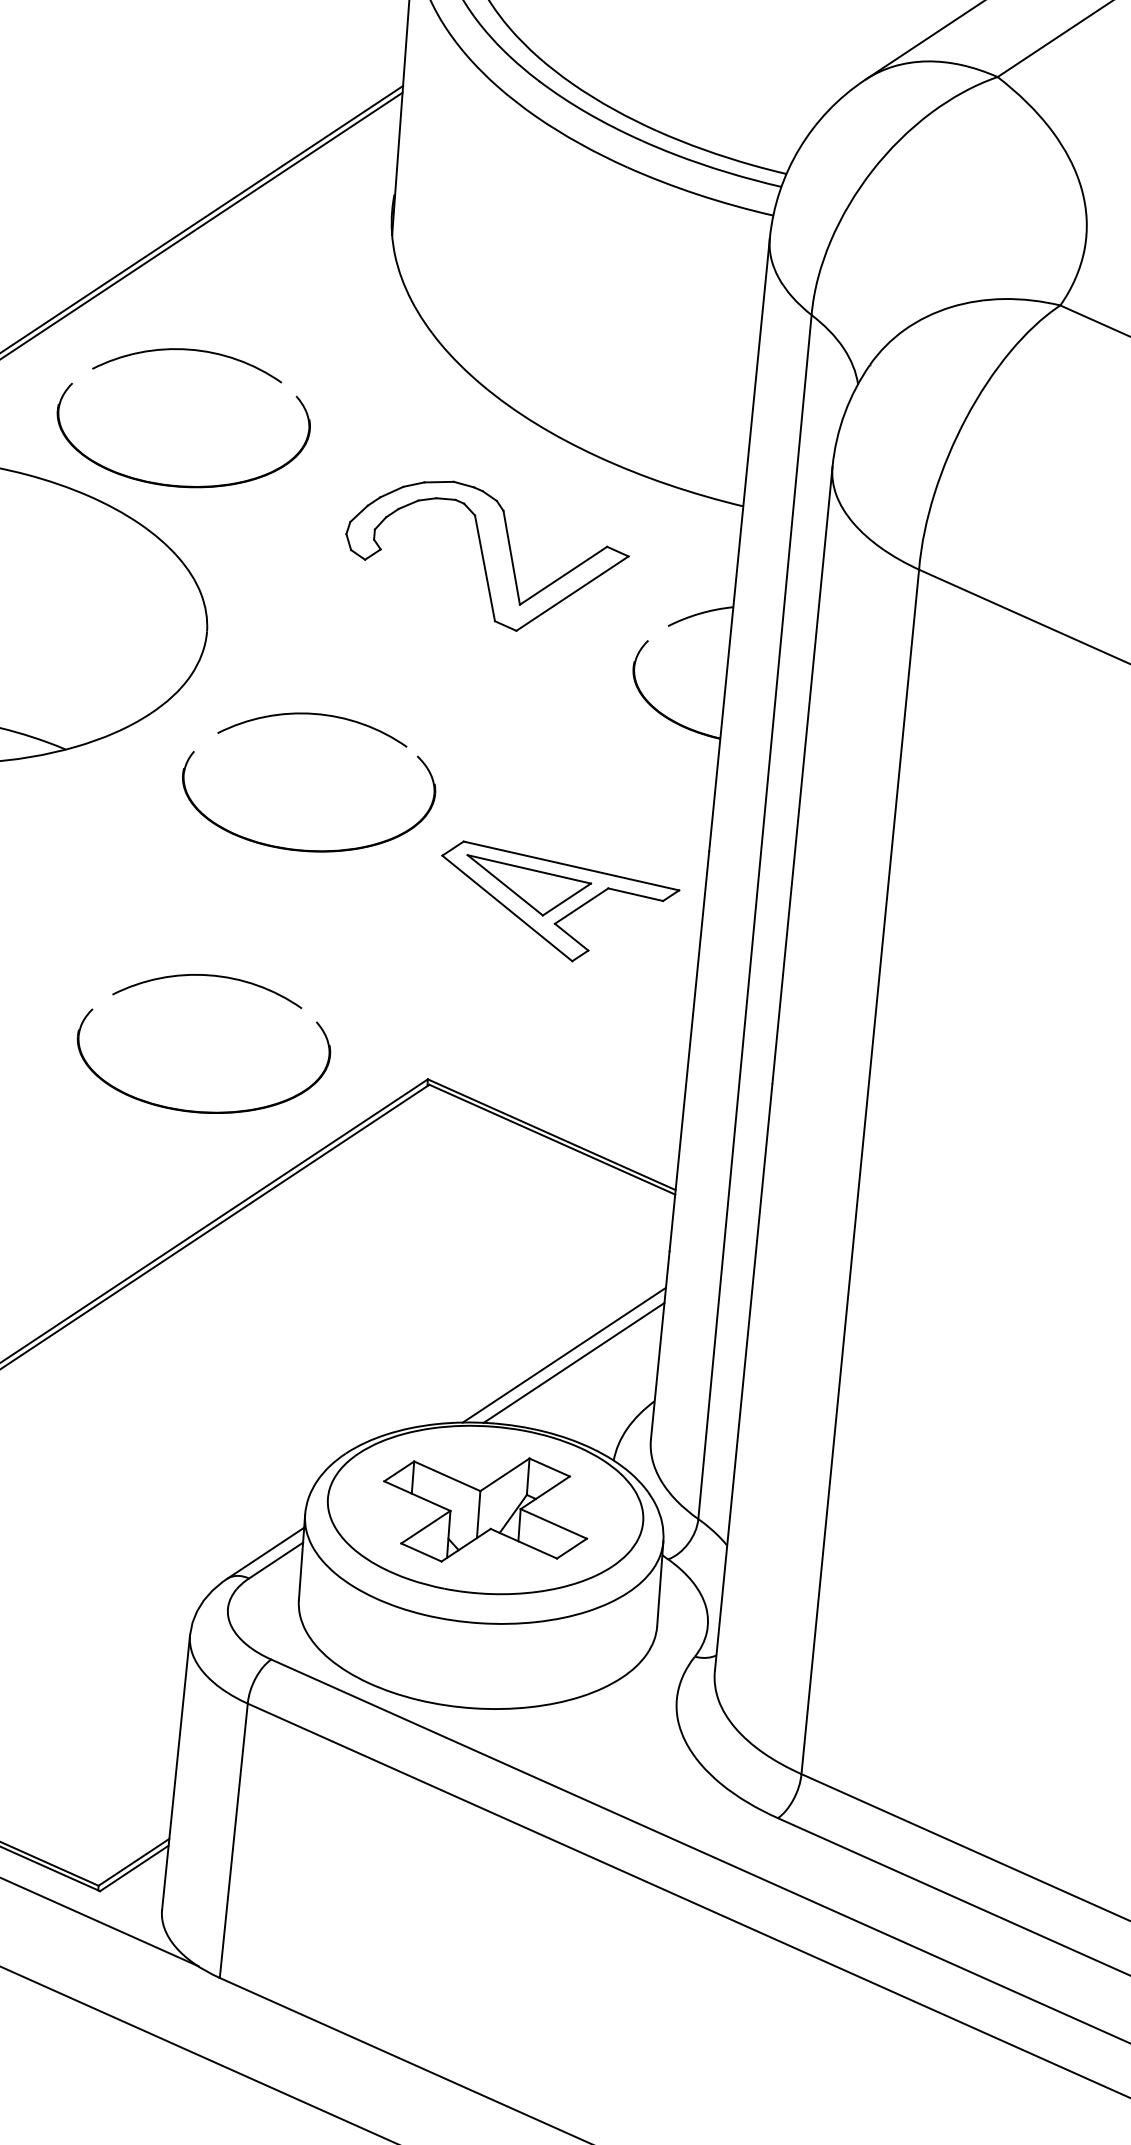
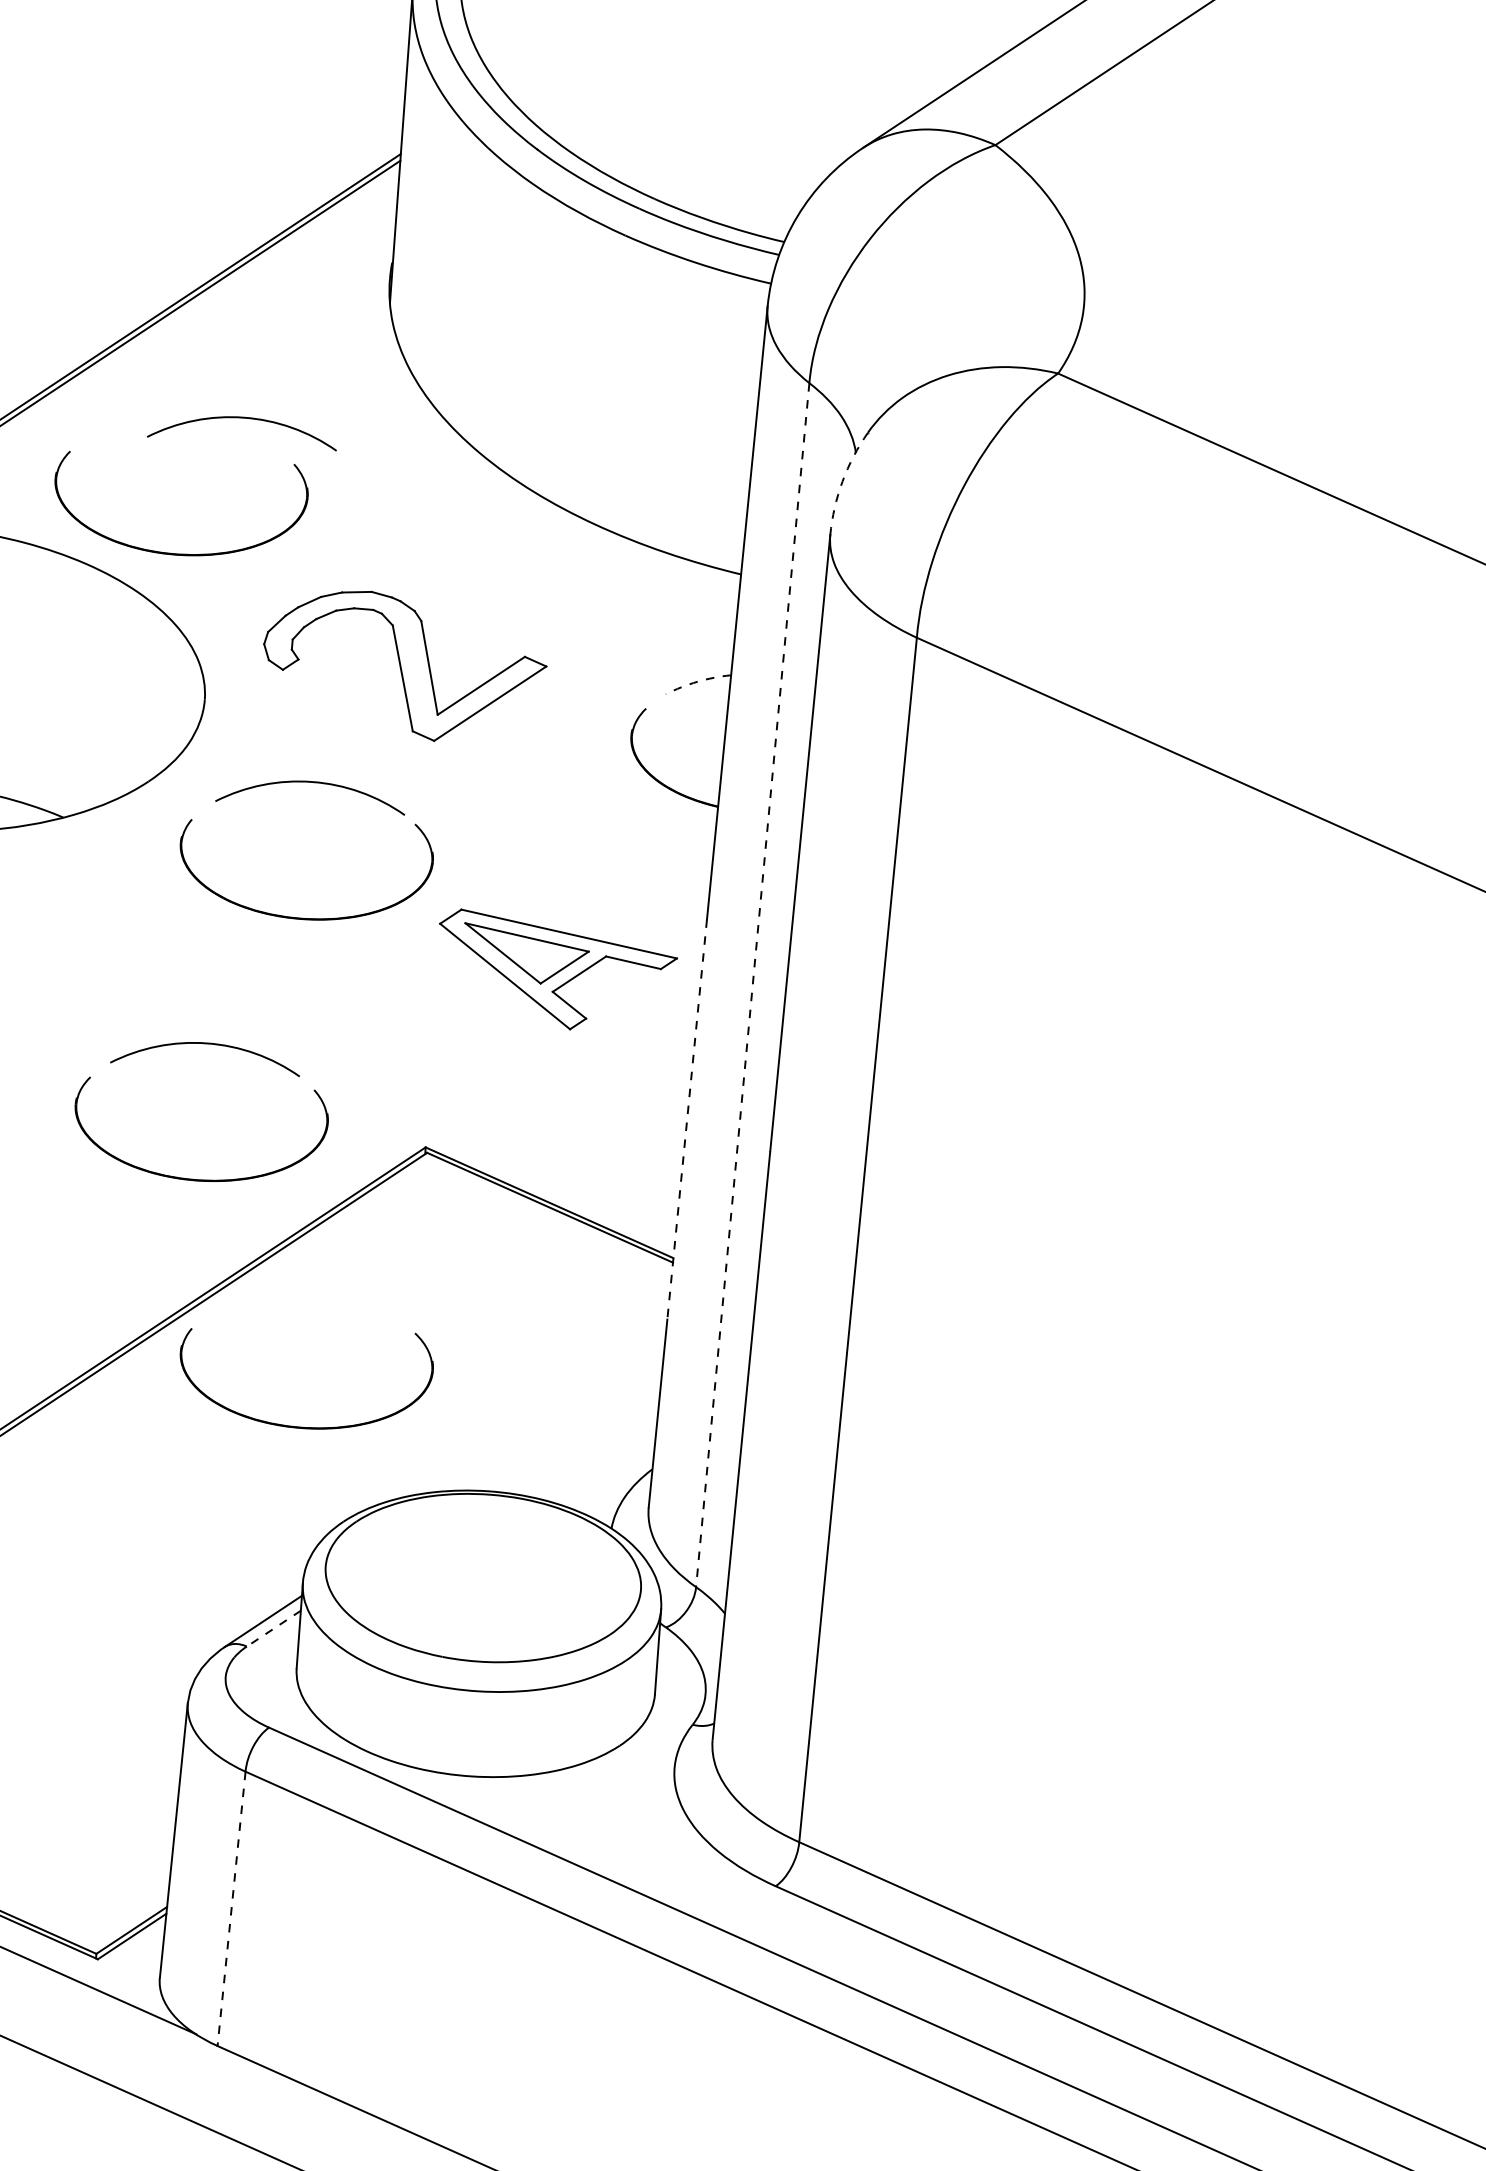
arc: (186, 350) -> (241, 418), moved
arc: (844, 413) -> (842, 481), solid -> dashed
part: (487, 555) -> (405, 665), moved
arc: (699, 613) -> (697, 681), solid -> dashed
line: (754, 917) -> (752, 985), solid -> dashed
line: (689, 1051) -> (687, 1119), solid -> dashed
line: (563, 1354) -> (561, 1422), removed
part: (304, 1358) -> (302, 1426), added
line: (573, 1362) -> (571, 1430), removed
part: (484, 1509) -> (482, 1577), removed
line: (275, 1560) -> (273, 1628), solid -> dashed
line: (233, 1840) -> (231, 1908), solid -> dashed

